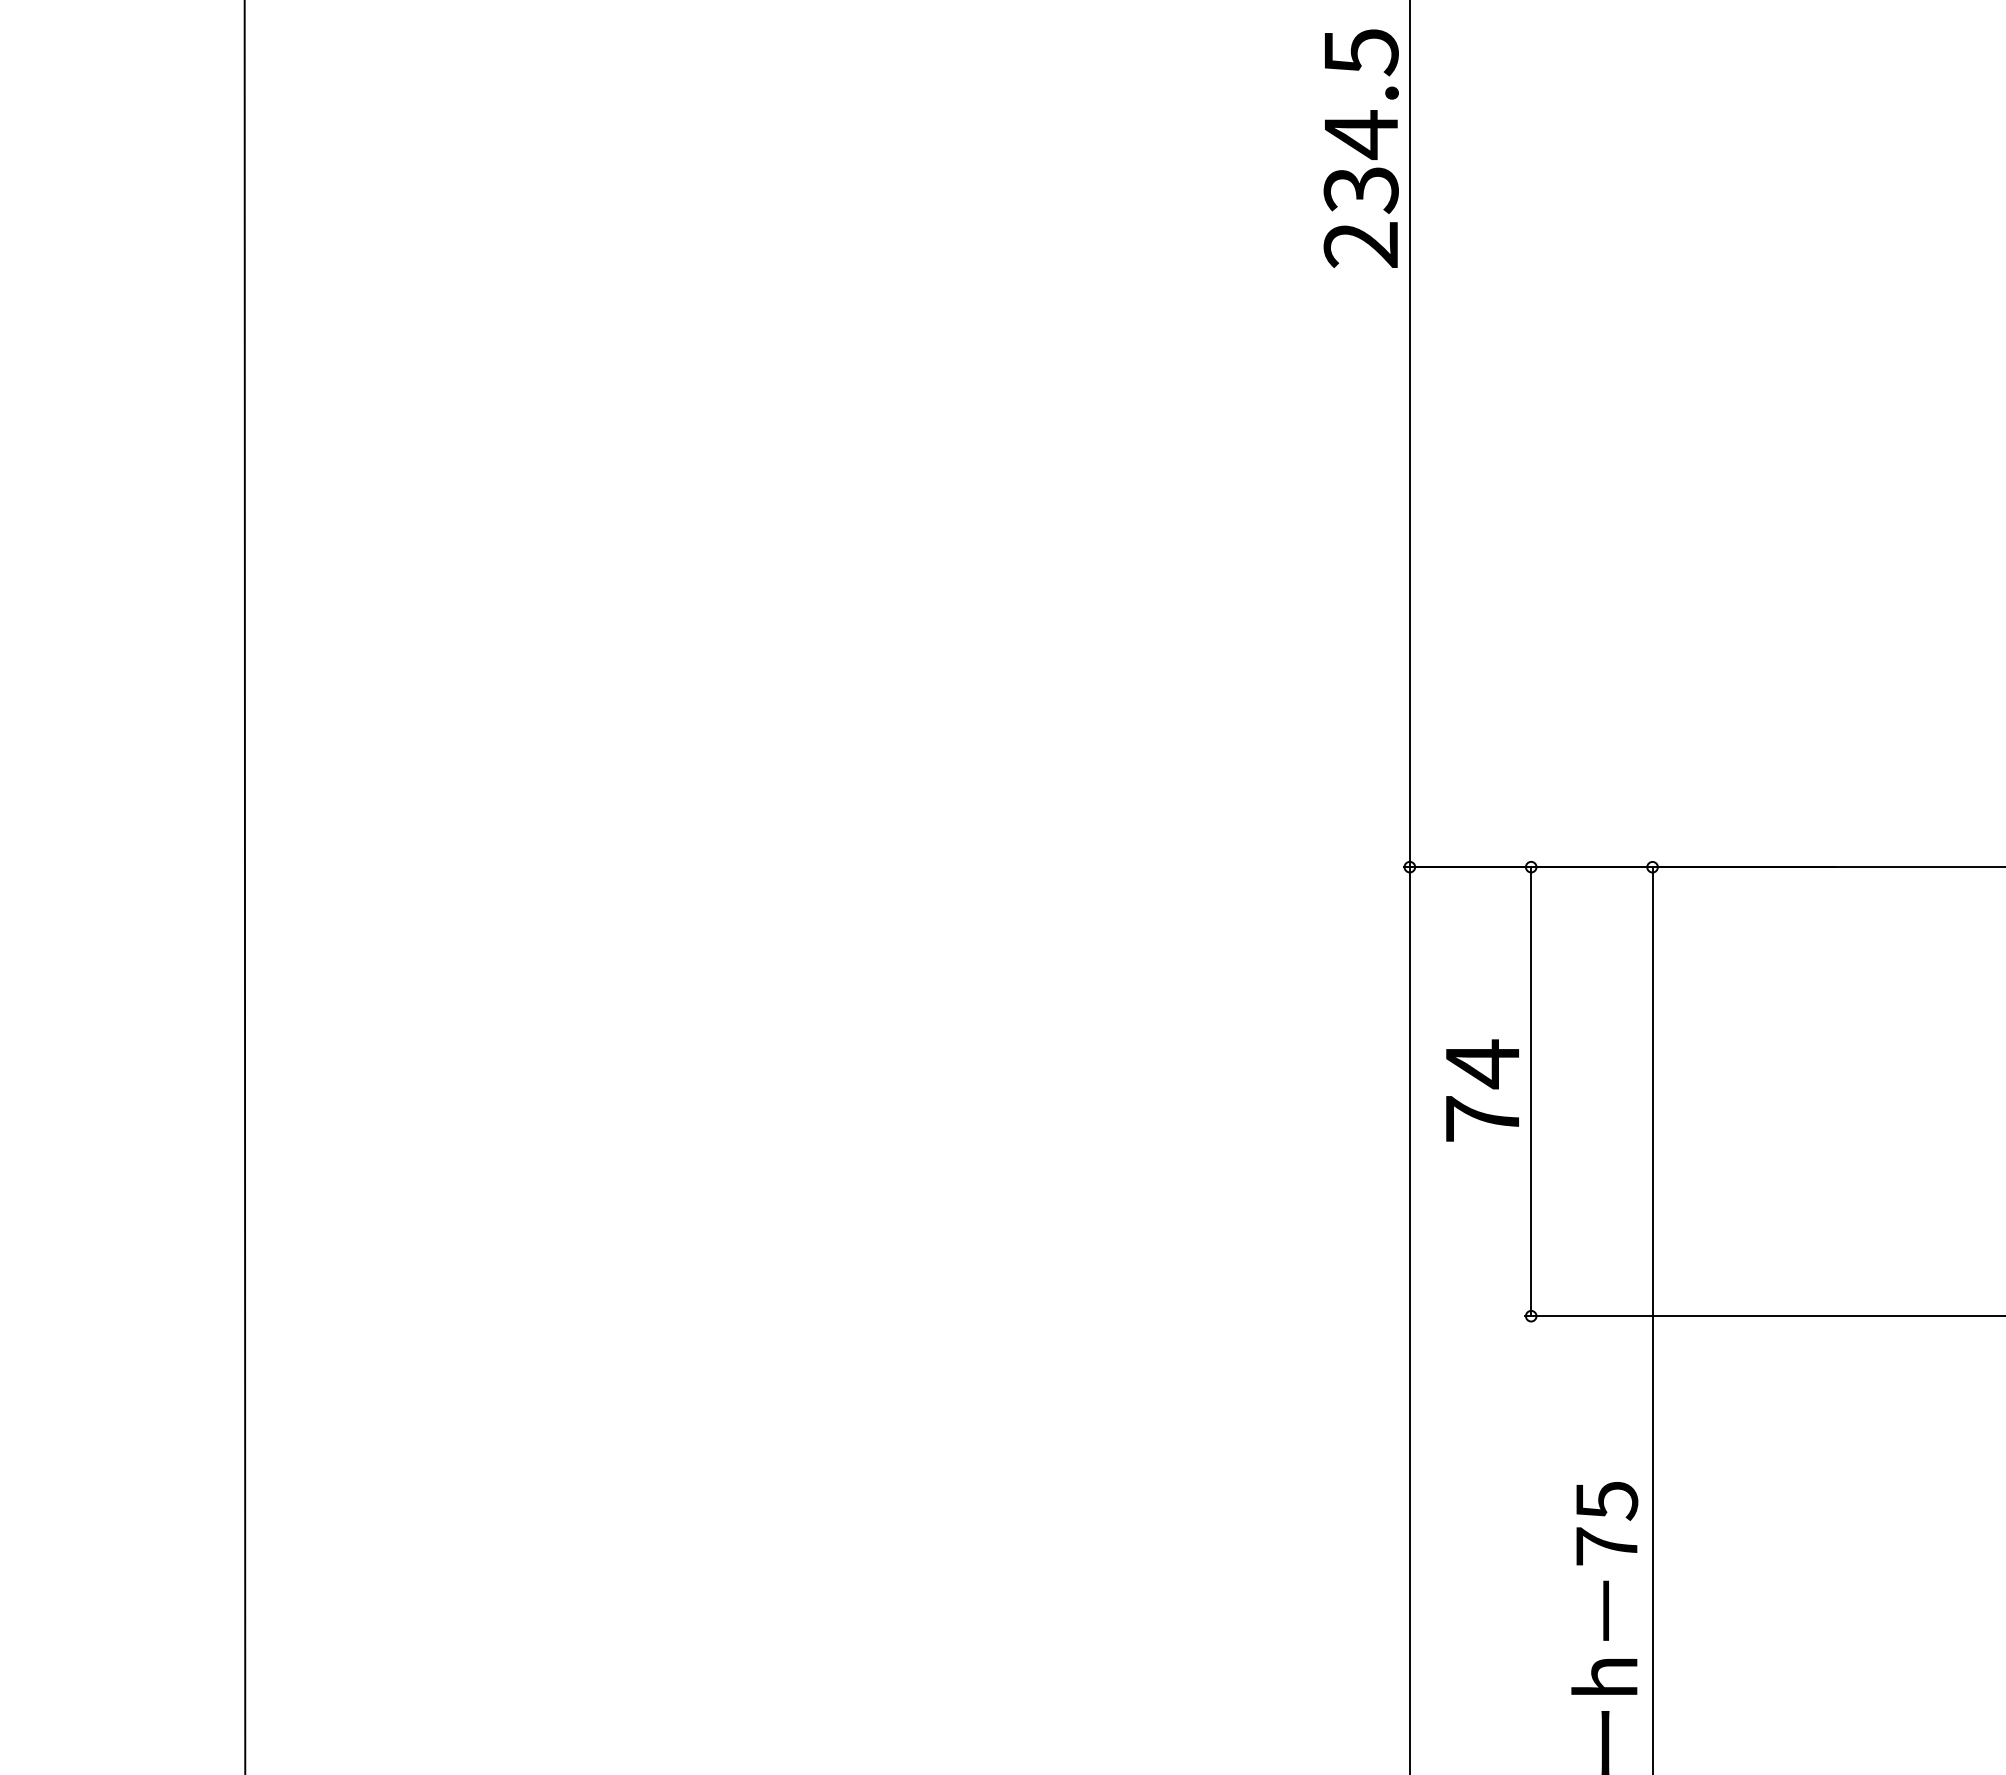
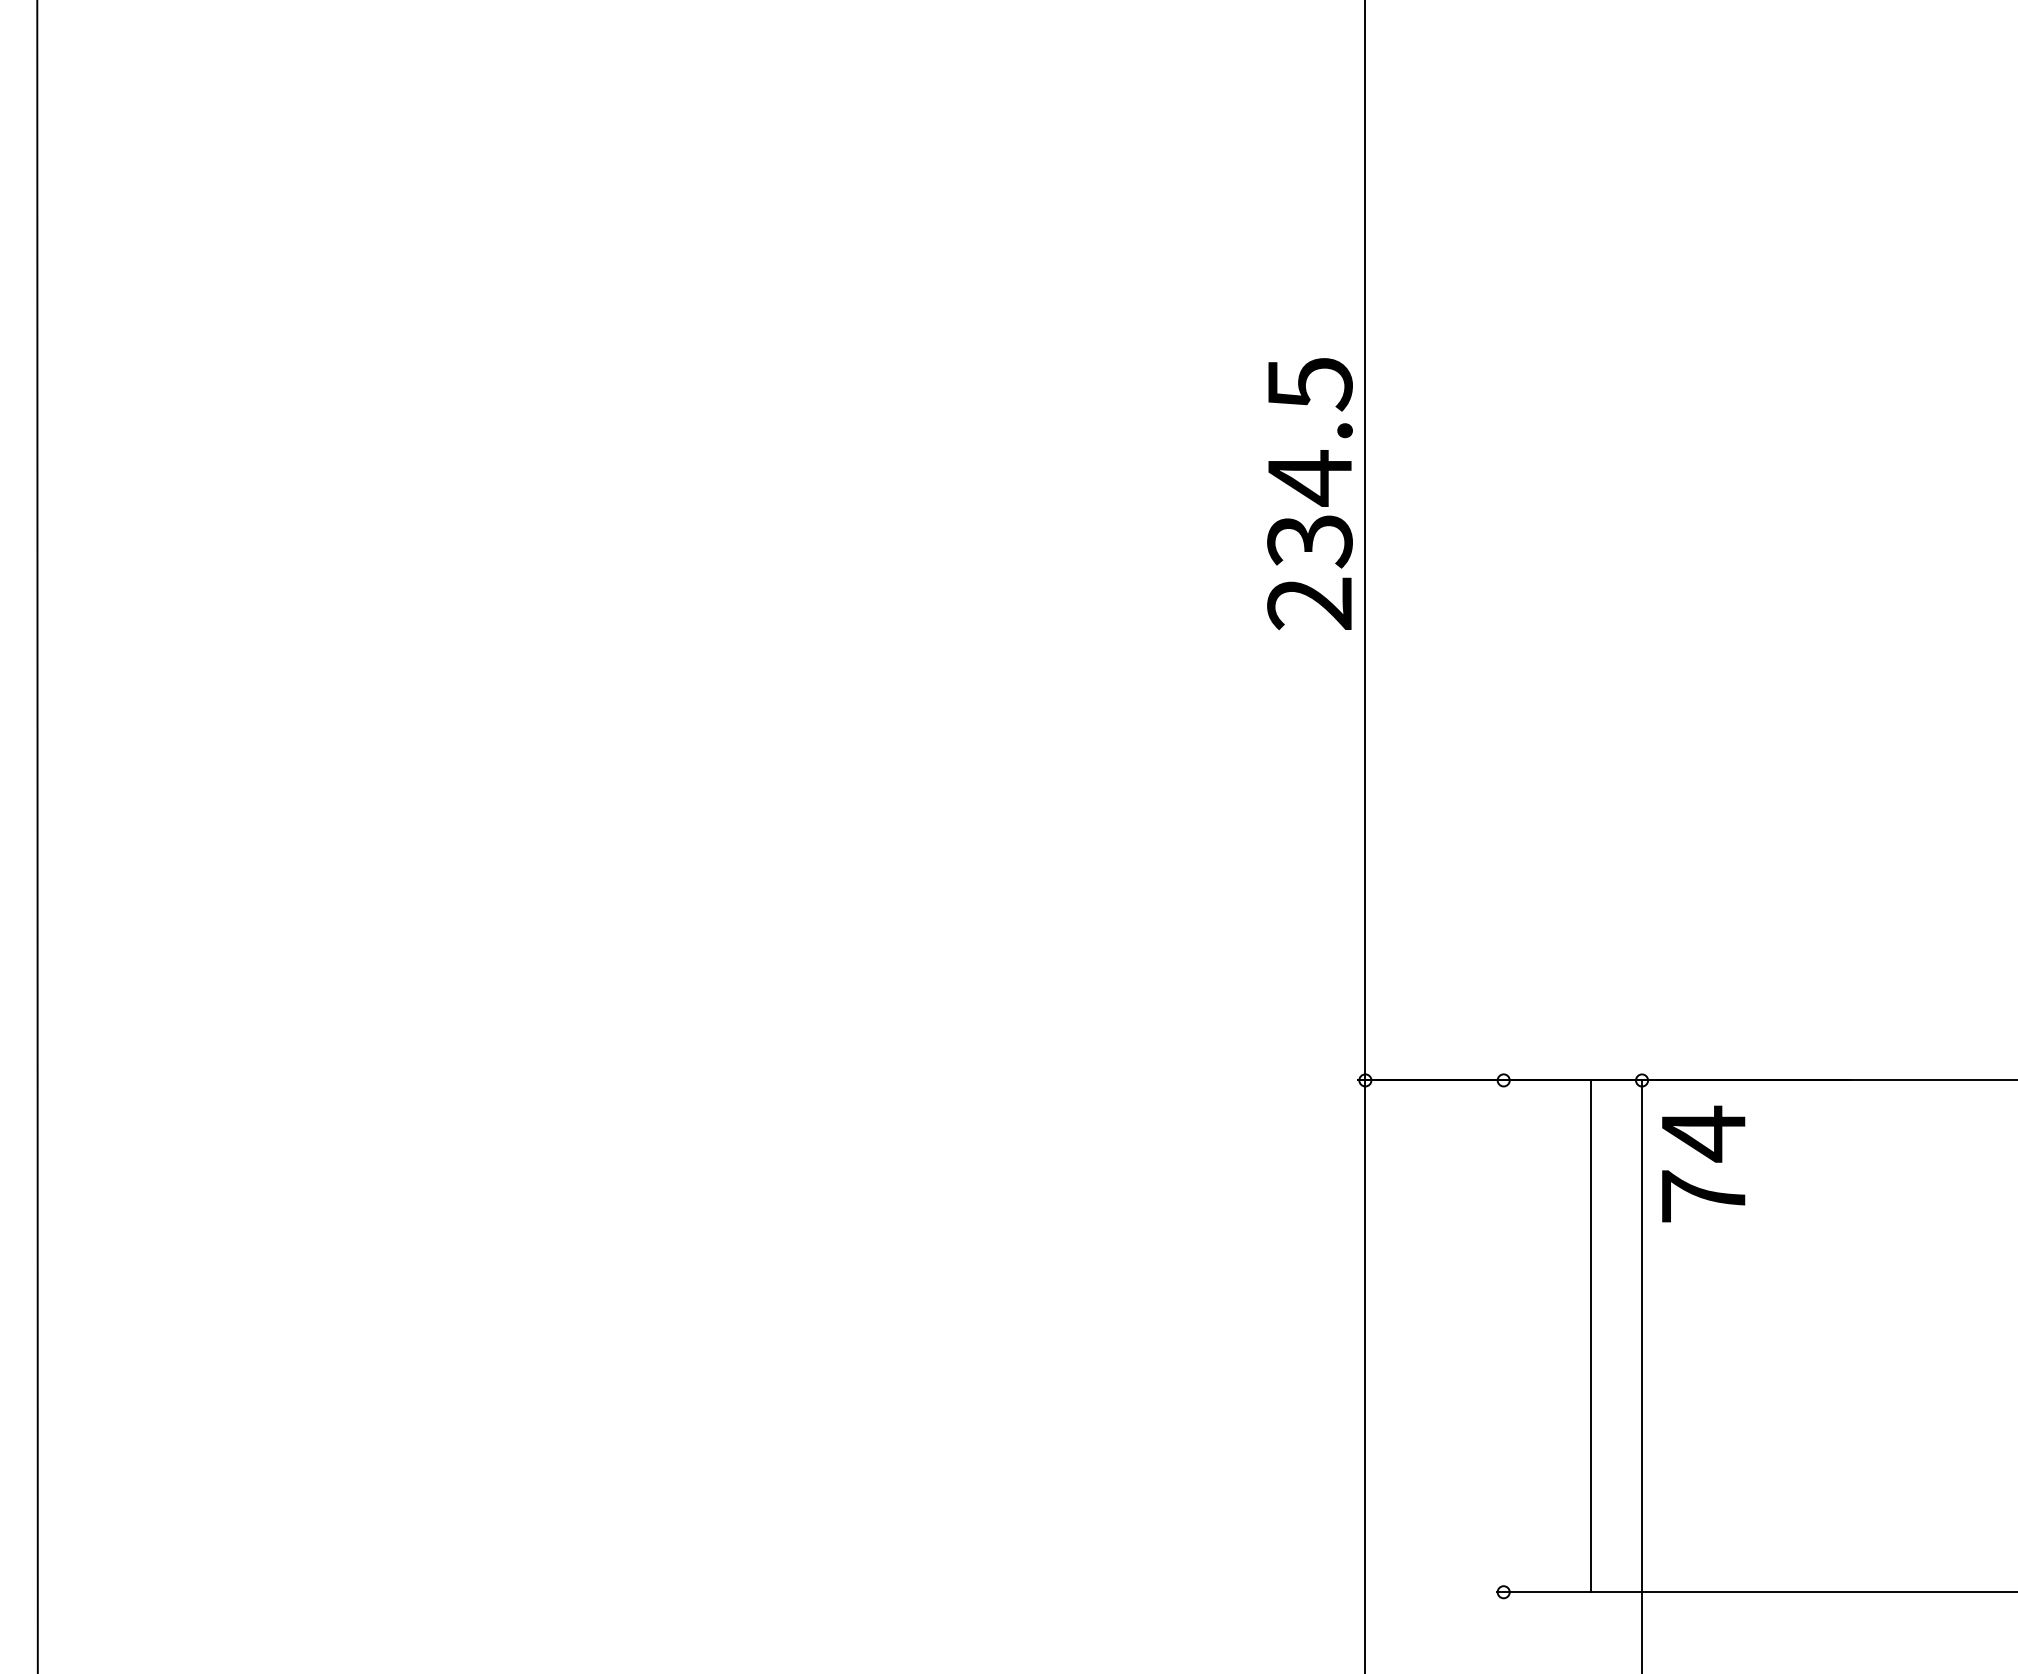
text: (1360, 148) -> (1309, 493), moved
text: (1482, 1090) -> (1703, 1164), moved
line: (1531, 1091) -> (1591, 1336), moved

